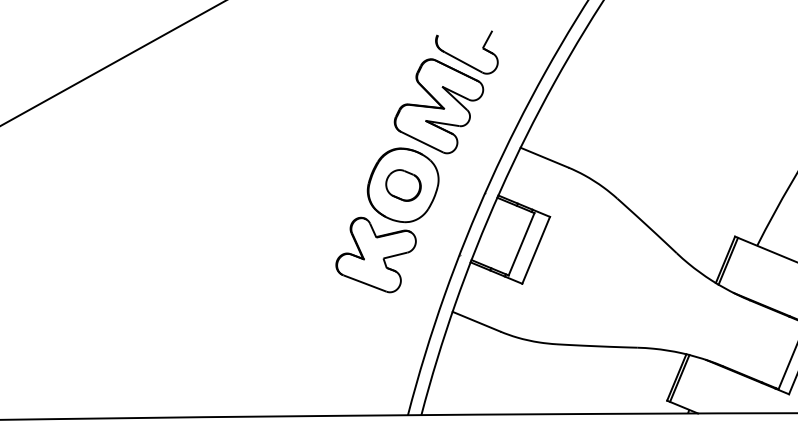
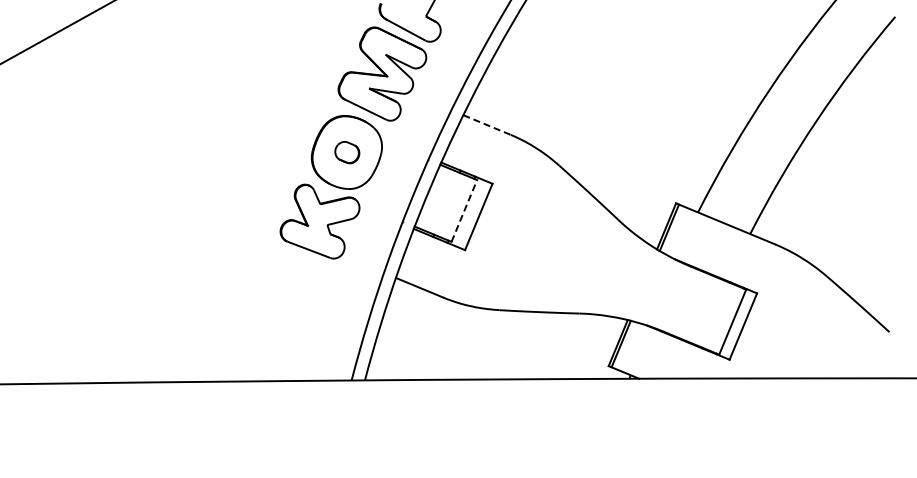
line: (544, 158) -> (487, 125), solid -> dashed
part: (403, 185) -> (347, 152), size x0.7
line: (521, 243) -> (464, 210), solid -> dashed

